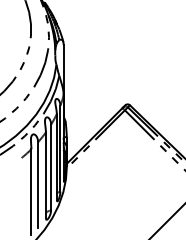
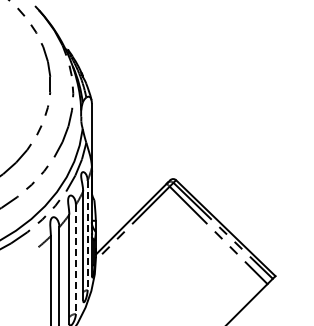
line: (60, 148) -> (87, 235), solid -> dashed
line: (50, 167) -> (75, 259), solid -> dashed

